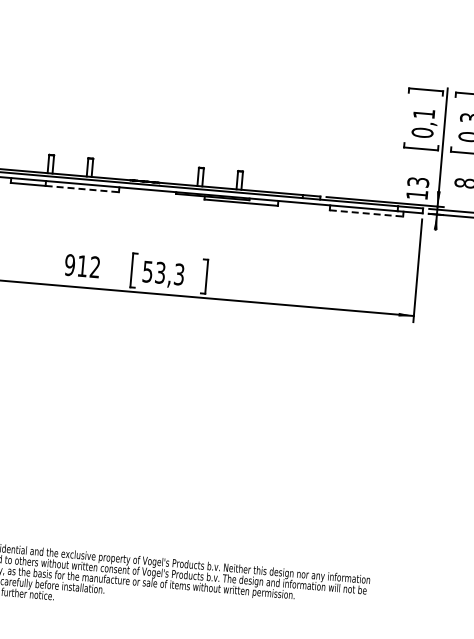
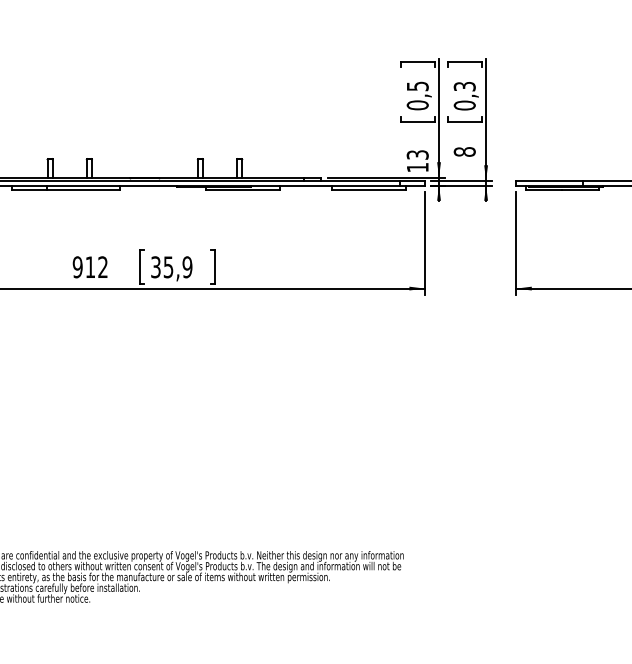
text: (423, 114) -> (417, 86), 0,1 -> 0,5
line: (82, 189) -> (83, 190), dashed -> solid
line: (366, 213) -> (368, 190), dashed -> solid
text: (163, 273) -> (171, 267), 53,3 -> 35,9

